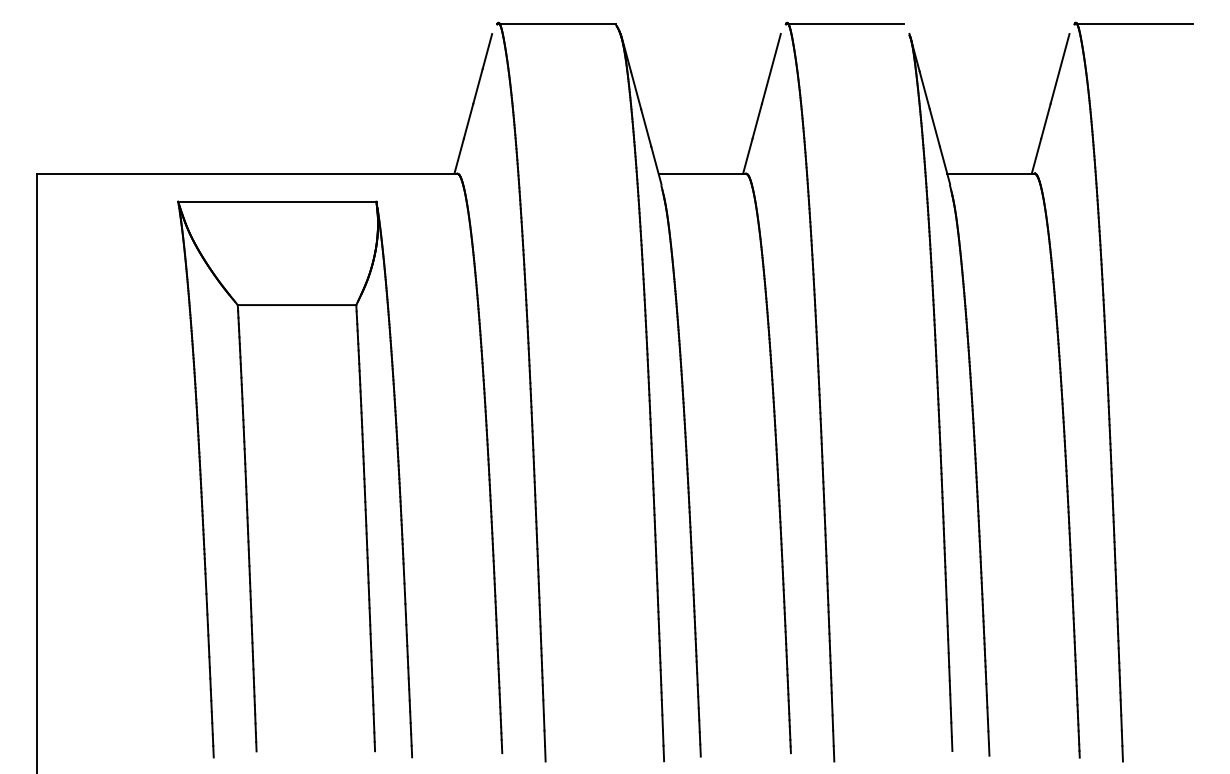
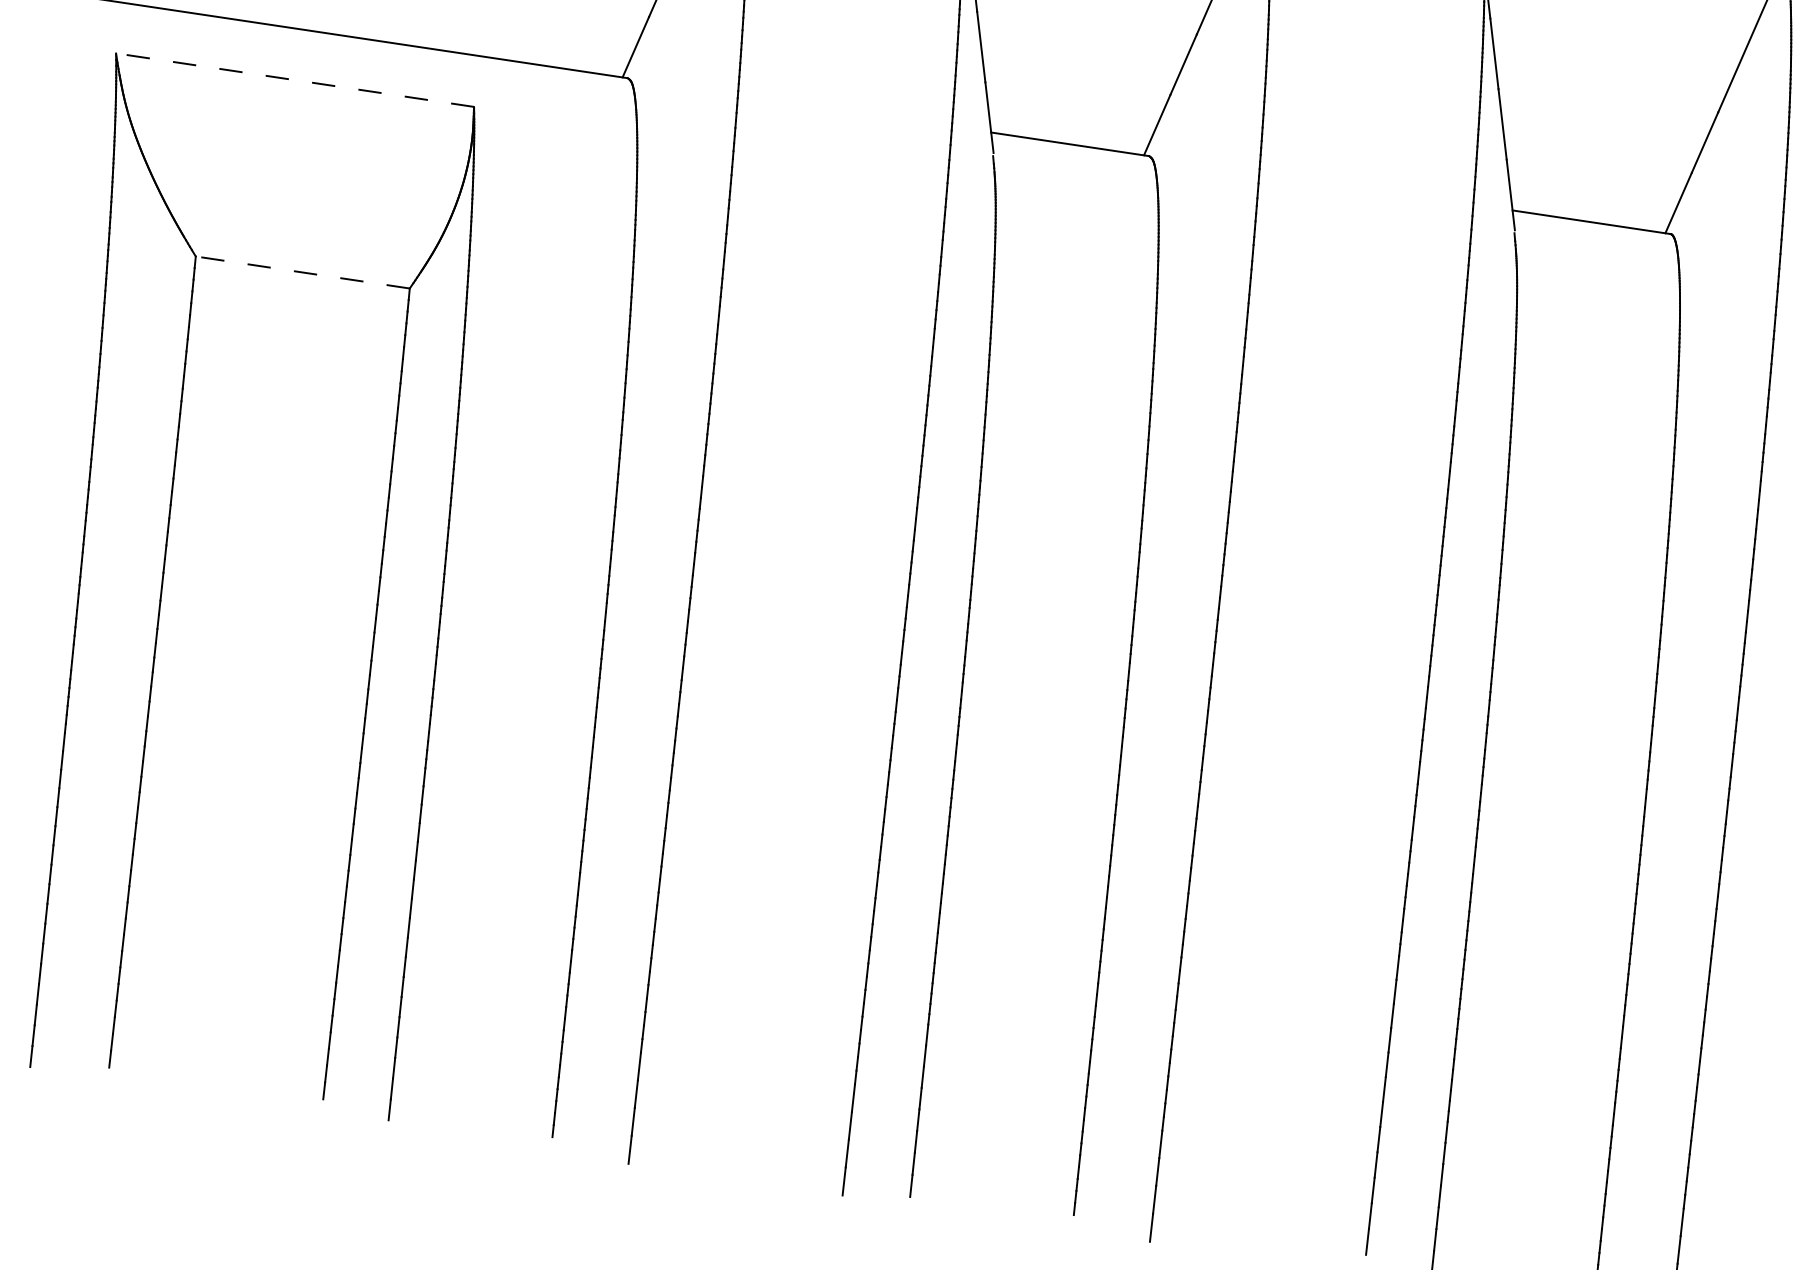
line: (276, 201) -> (293, 79), solid -> dashed
line: (296, 305) -> (301, 273), solid -> dashed

